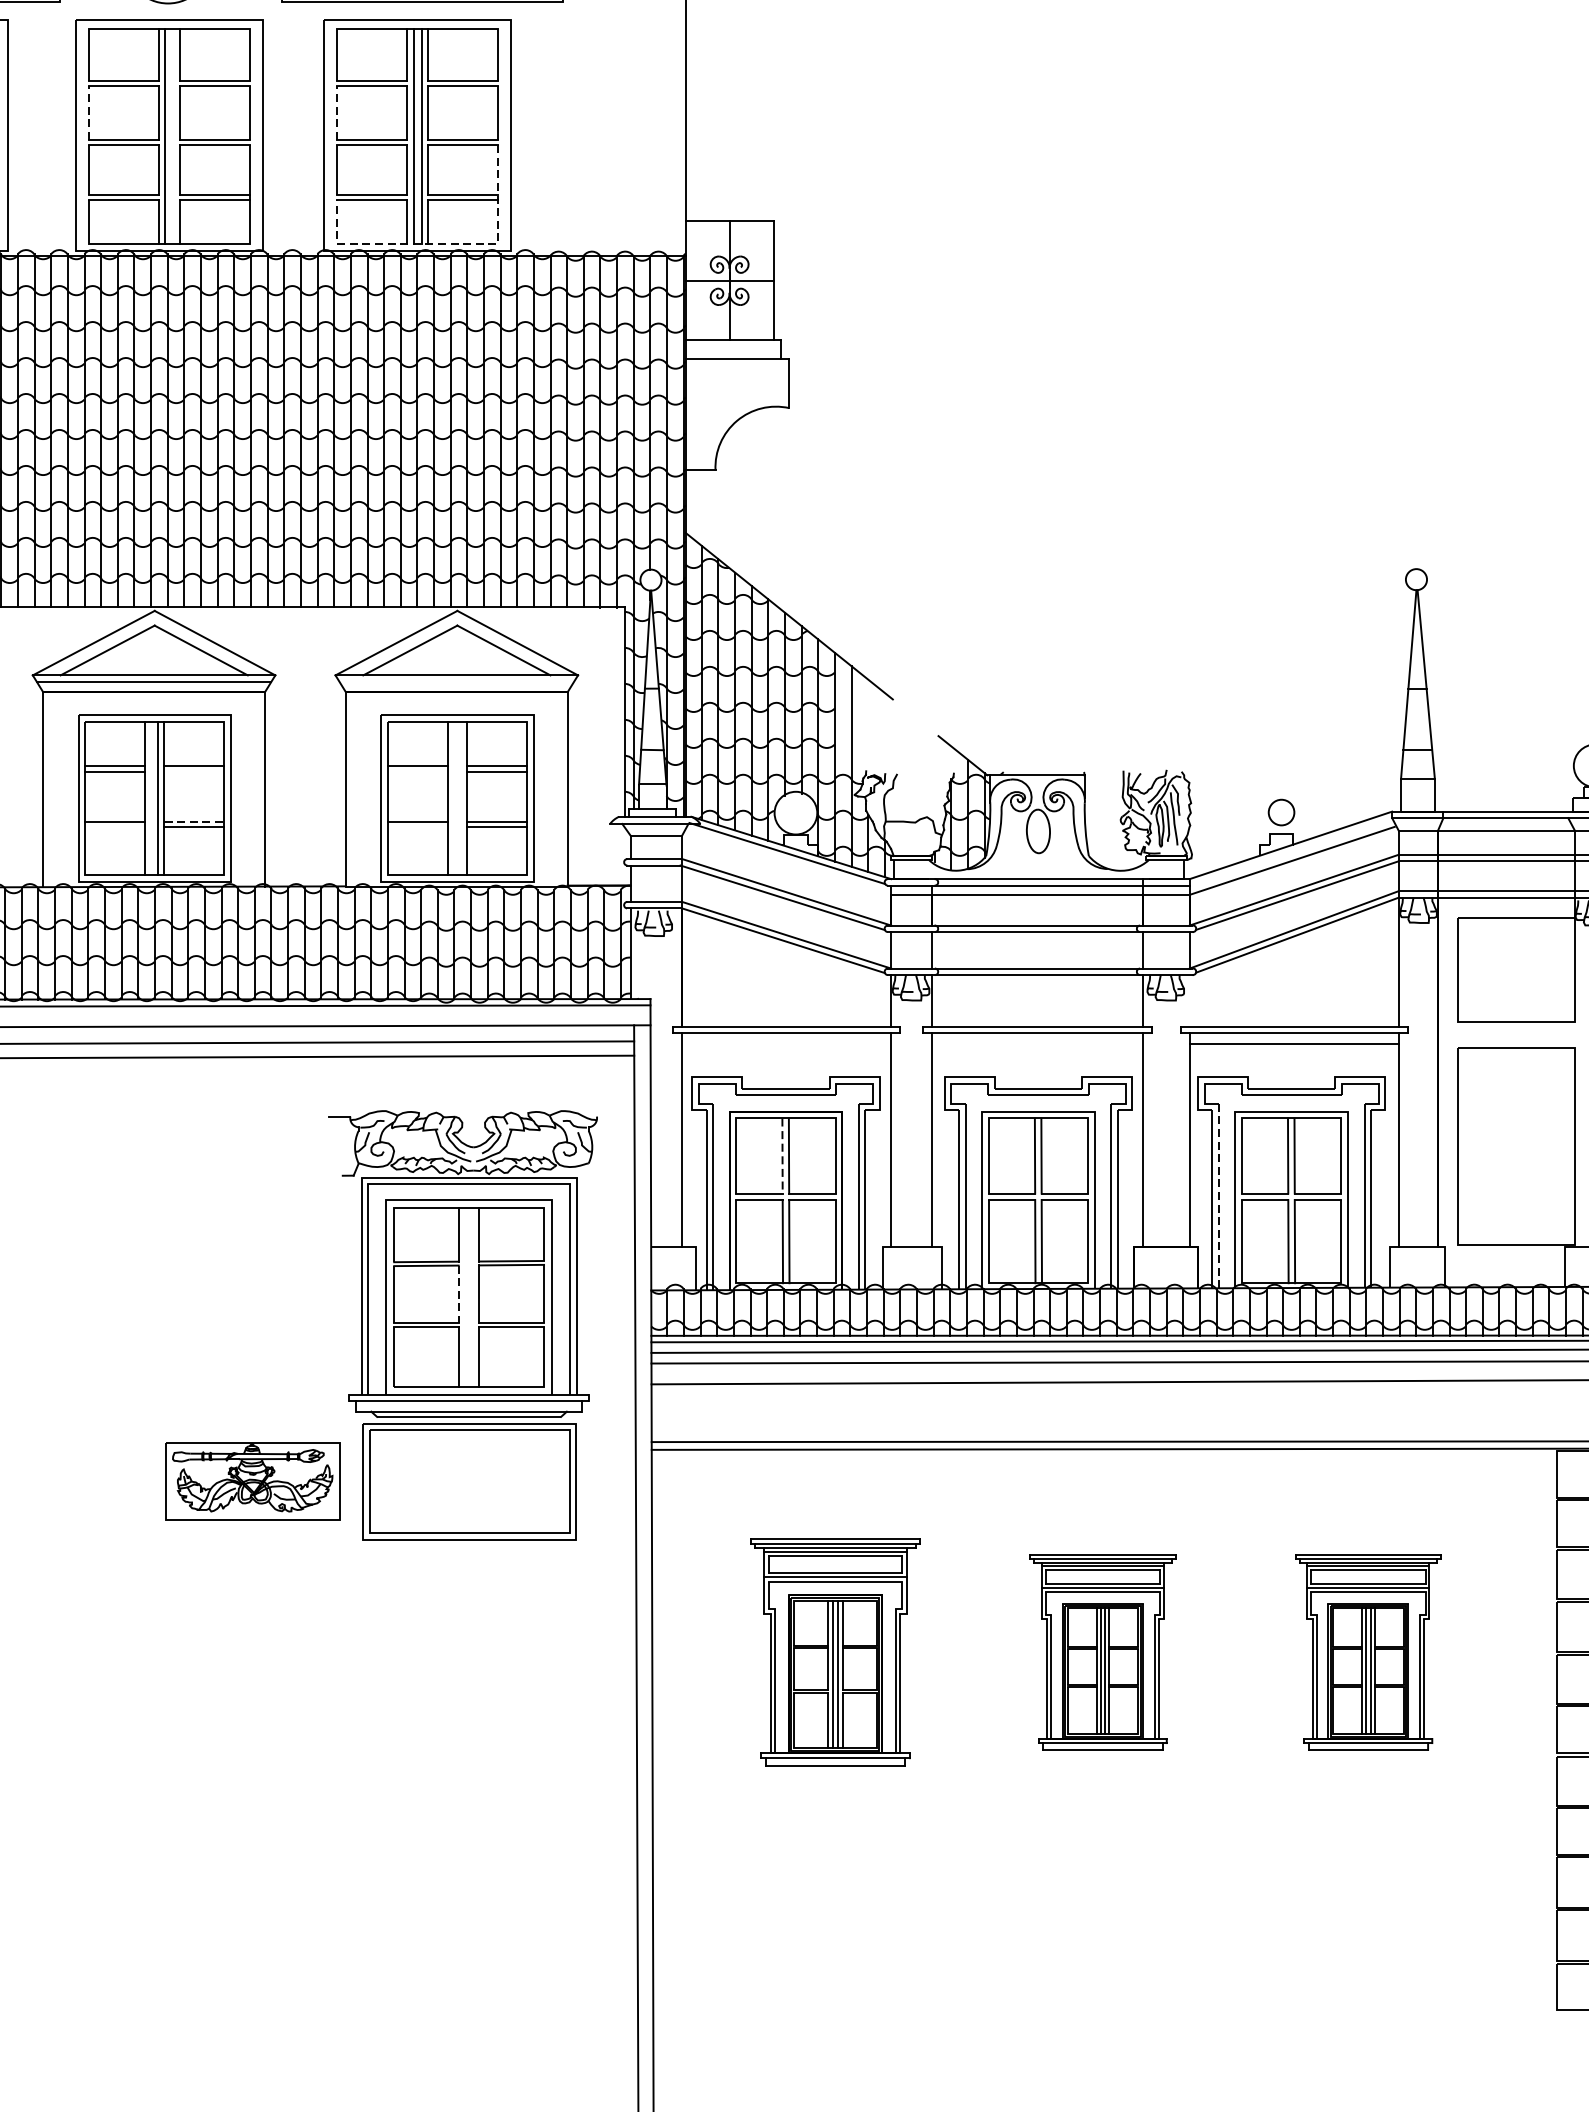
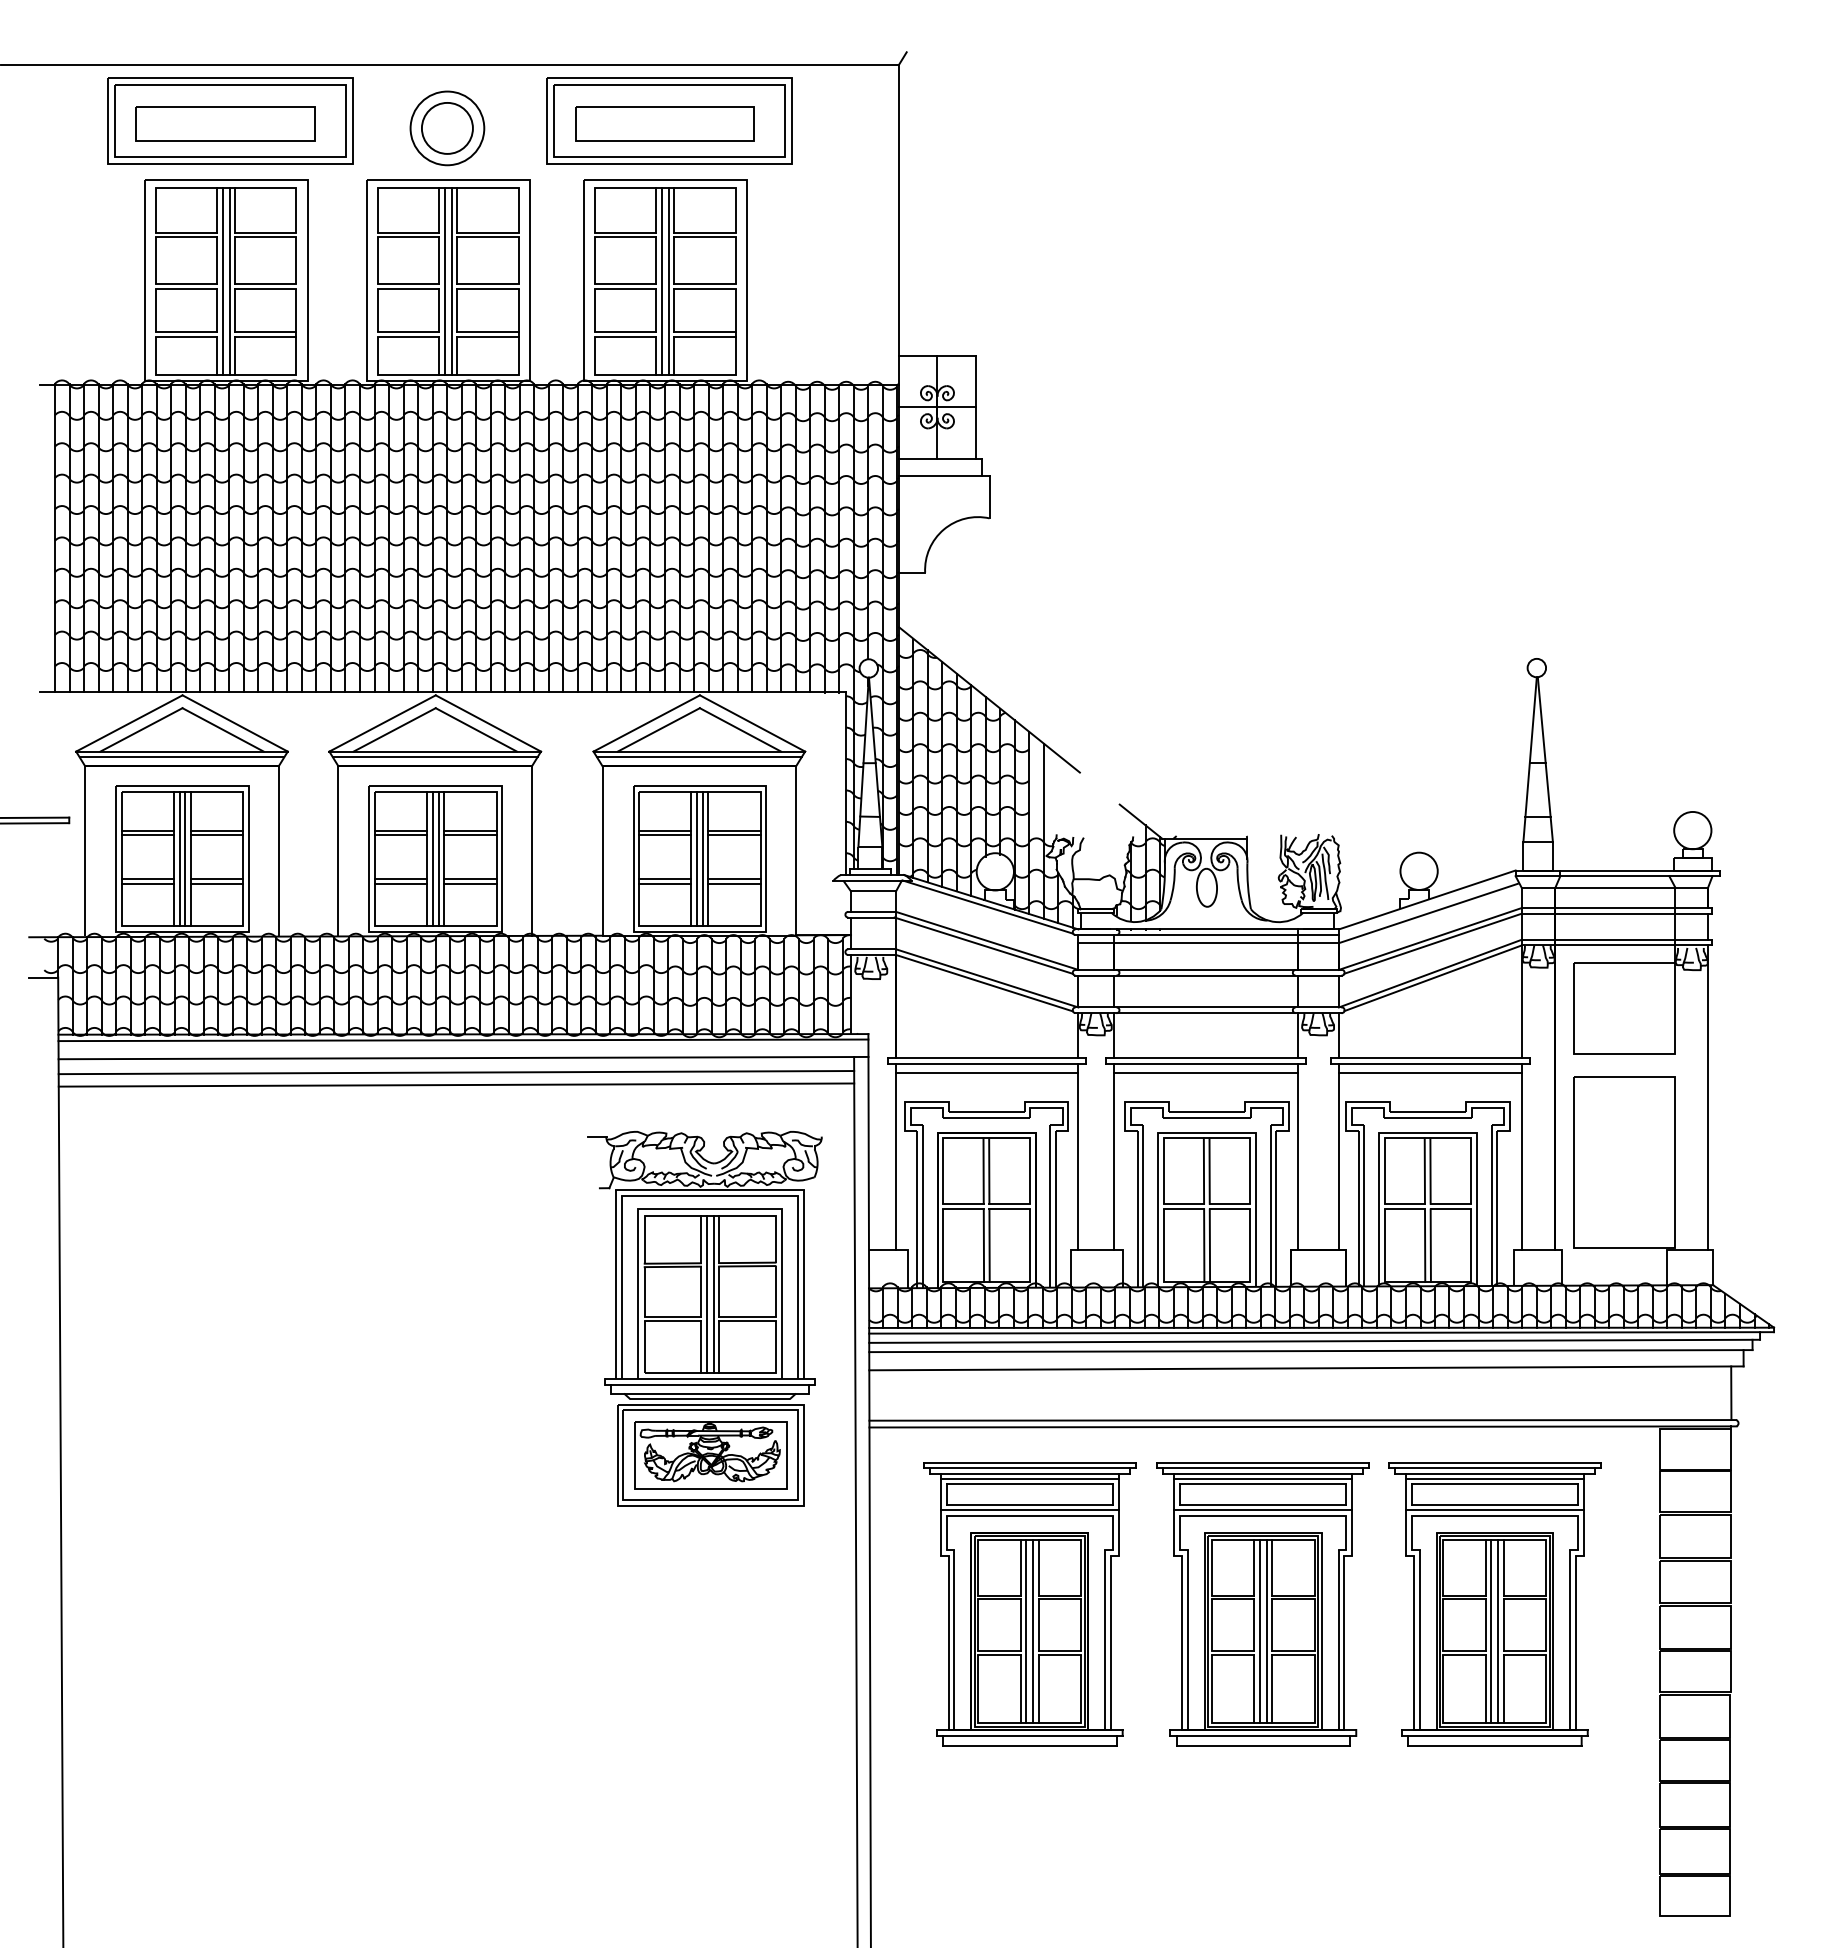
line: (89, 112) -> (378, 260), dashed -> solid
line: (337, 112) -> (595, 260), dashed -> solid
line: (172, 136) -> (451, 281), added
line: (444, 244) -> (688, 375), dashed -> solid
line: (456, 682) -> (699, 757), added
line: (194, 771) -> (470, 835), added
line: (417, 771) -> (665, 835), added
line: (150, 797) -> (432, 858), added
line: (454, 797) -> (697, 858), added
line: (460, 797) -> (702, 858), added
circle: (1280, 811) -> (1418, 870), size x1.67
line: (194, 821) -> (470, 879), dashed -> solid
line: (115, 827) -> (401, 884), added
line: (417, 827) -> (665, 884), added
line: (1189, 1000) -> (1338, 1035), added
line: (786, 1044) -> (987, 1073), added
line: (1036, 1044) -> (1205, 1073), added
line: (782, 1156) -> (983, 1171), dashed -> solid
line: (1218, 1195) -> (1364, 1205), dashed -> solid
line: (459, 1295) -> (701, 1292), dashed -> solid
line: (464, 1296) -> (706, 1293), added
line: (472, 1296) -> (713, 1293), added
part: (252, 1481) -> (710, 1455), moved
part: (835, 1652) -> (1029, 1604), size x1.43
part: (1102, 1652) -> (1262, 1604), size x1.67
part: (1367, 1652) -> (1494, 1604), size x1.67

